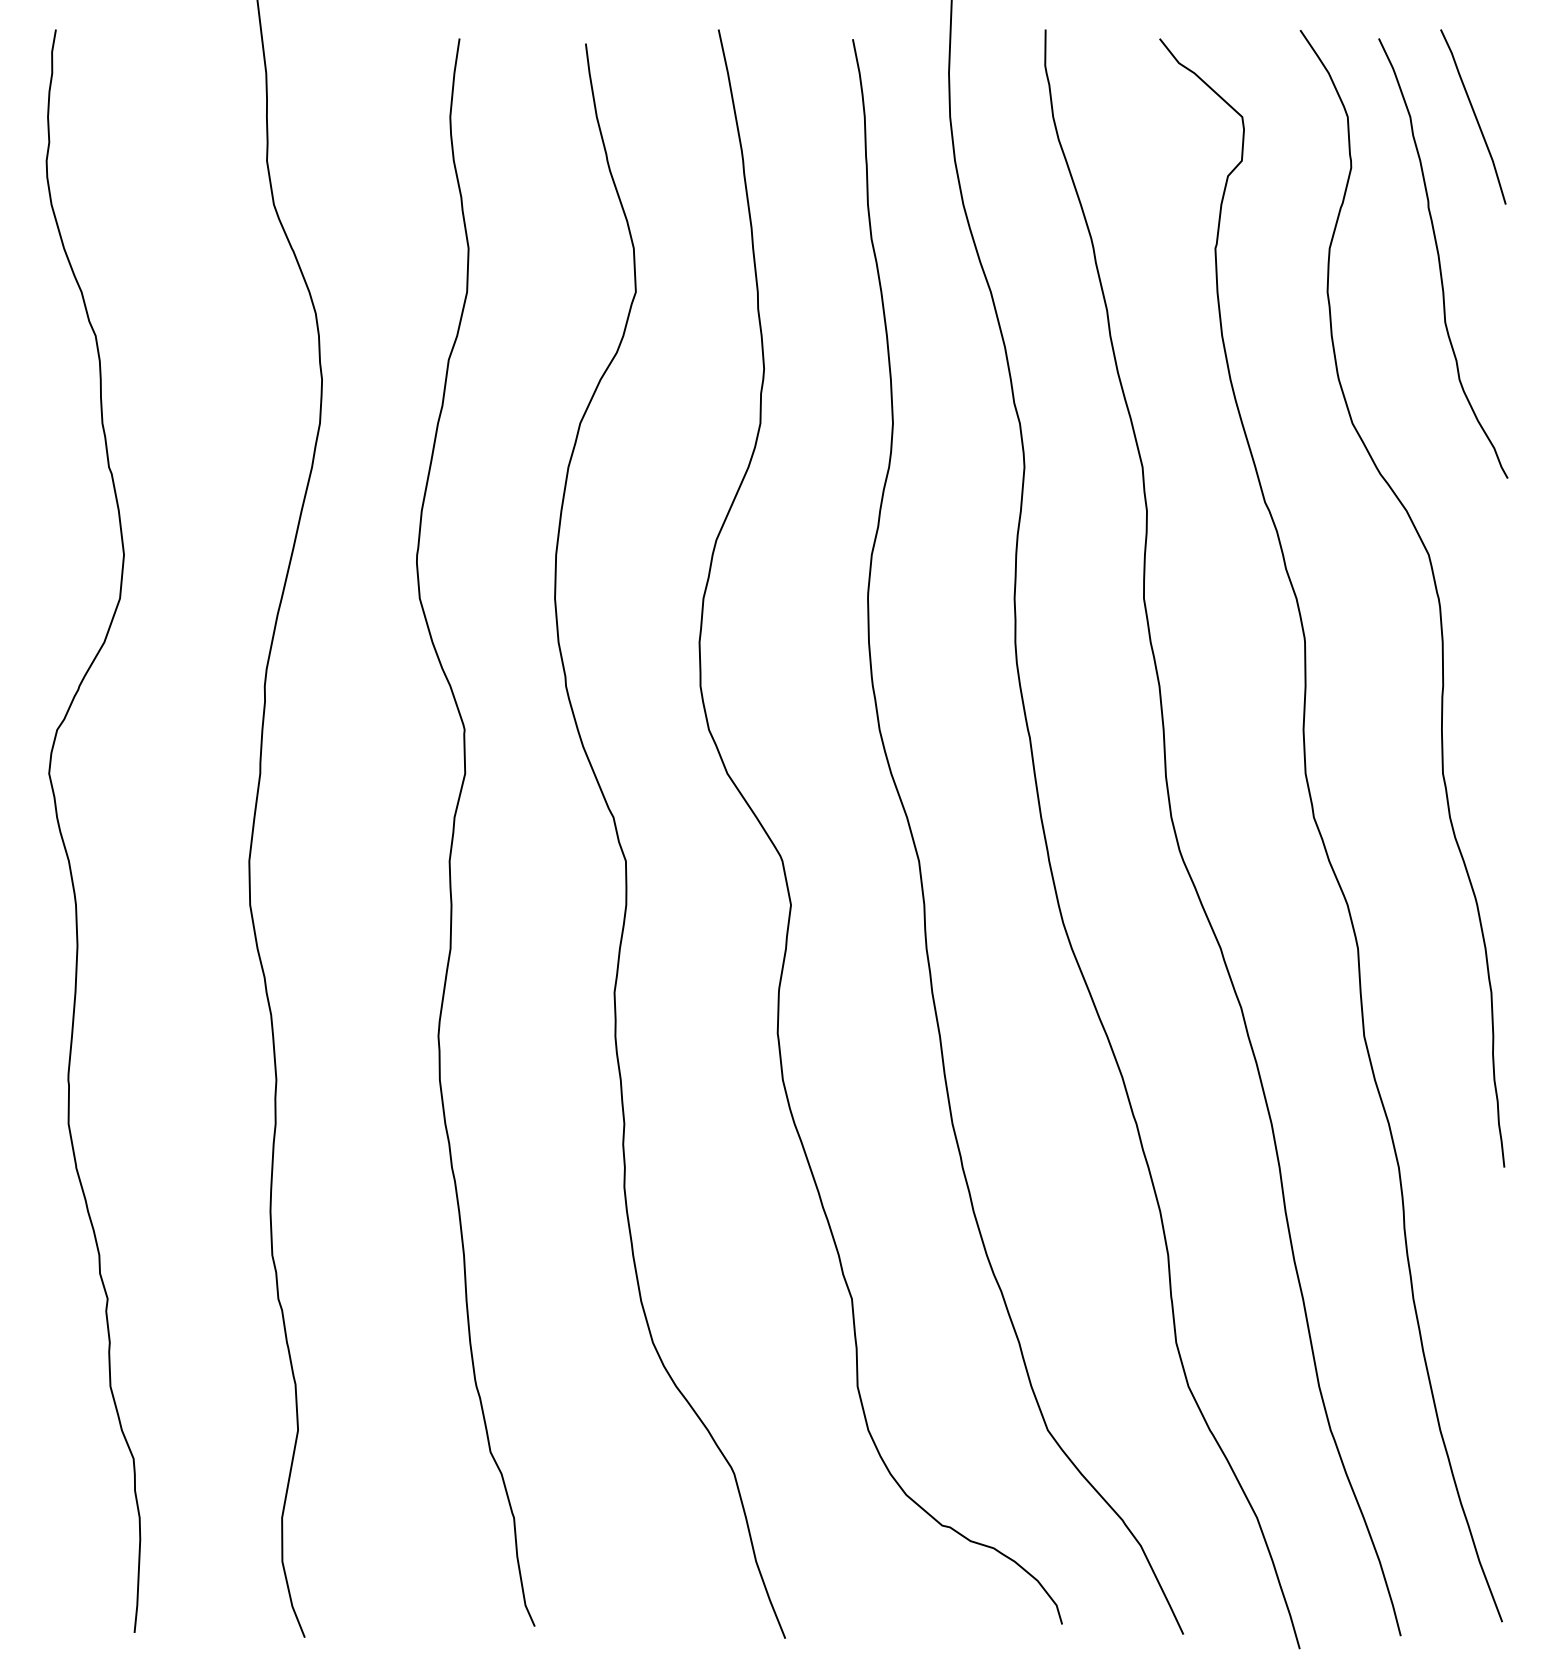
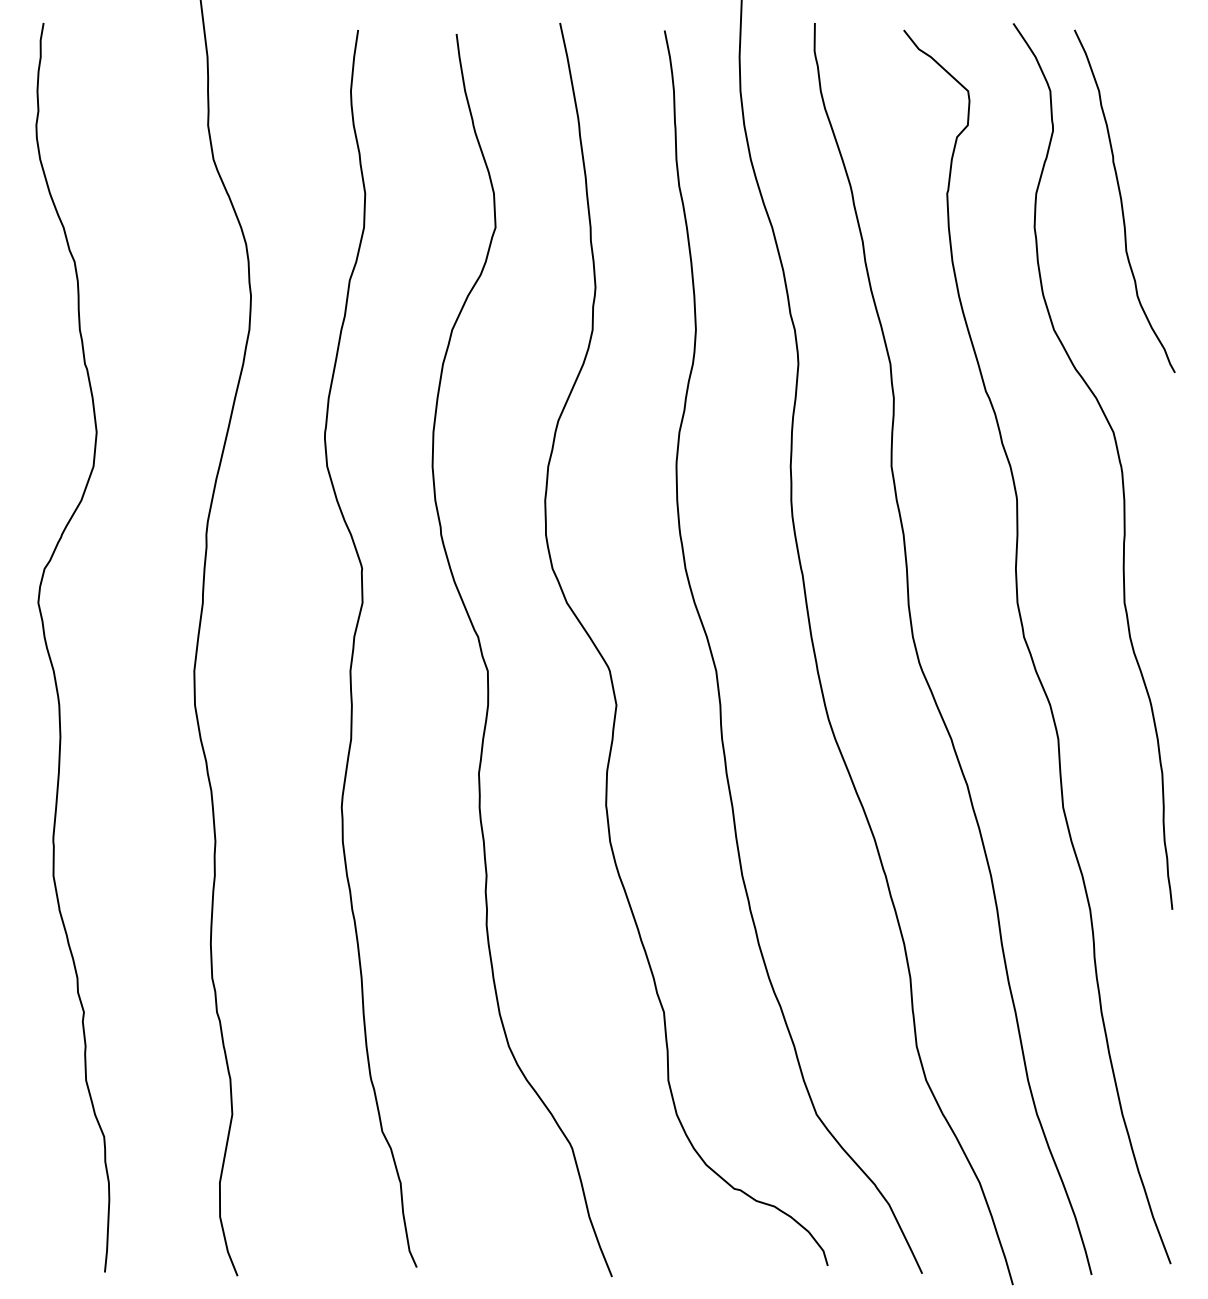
line: (1474, 116) -> (1149, 90), removed

